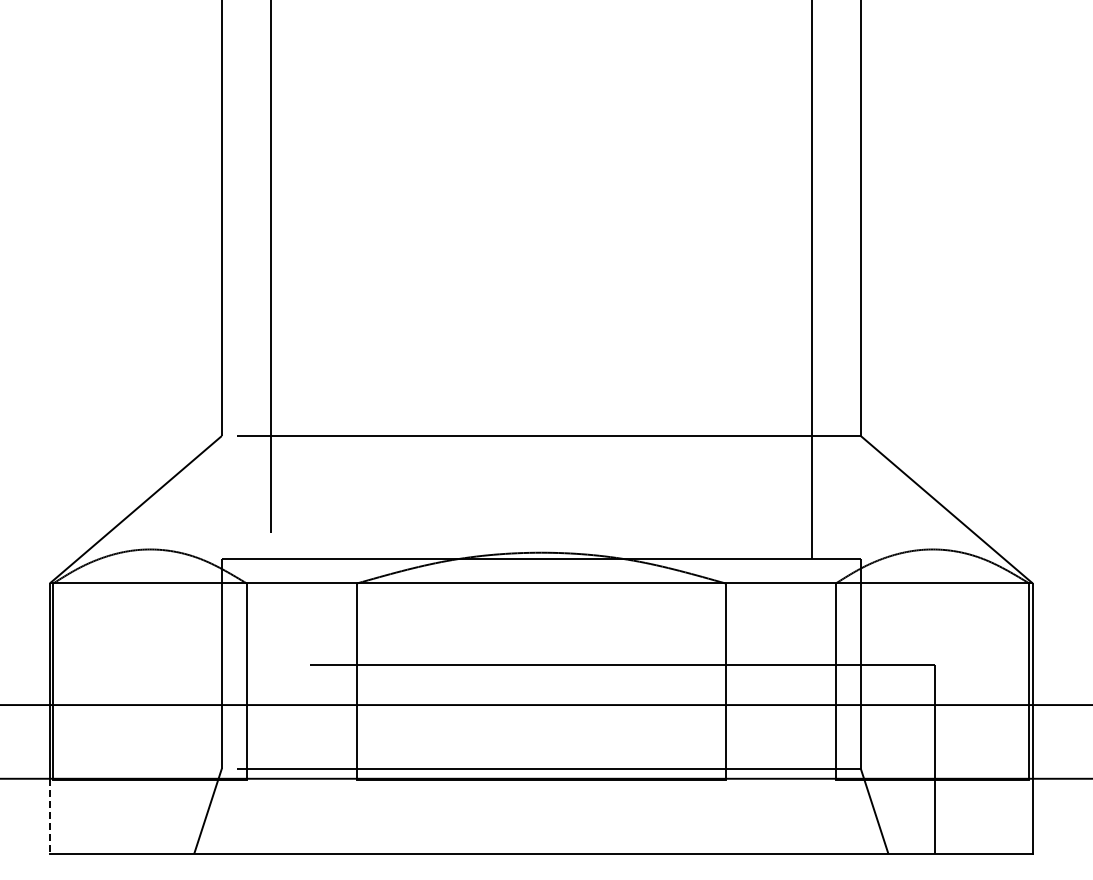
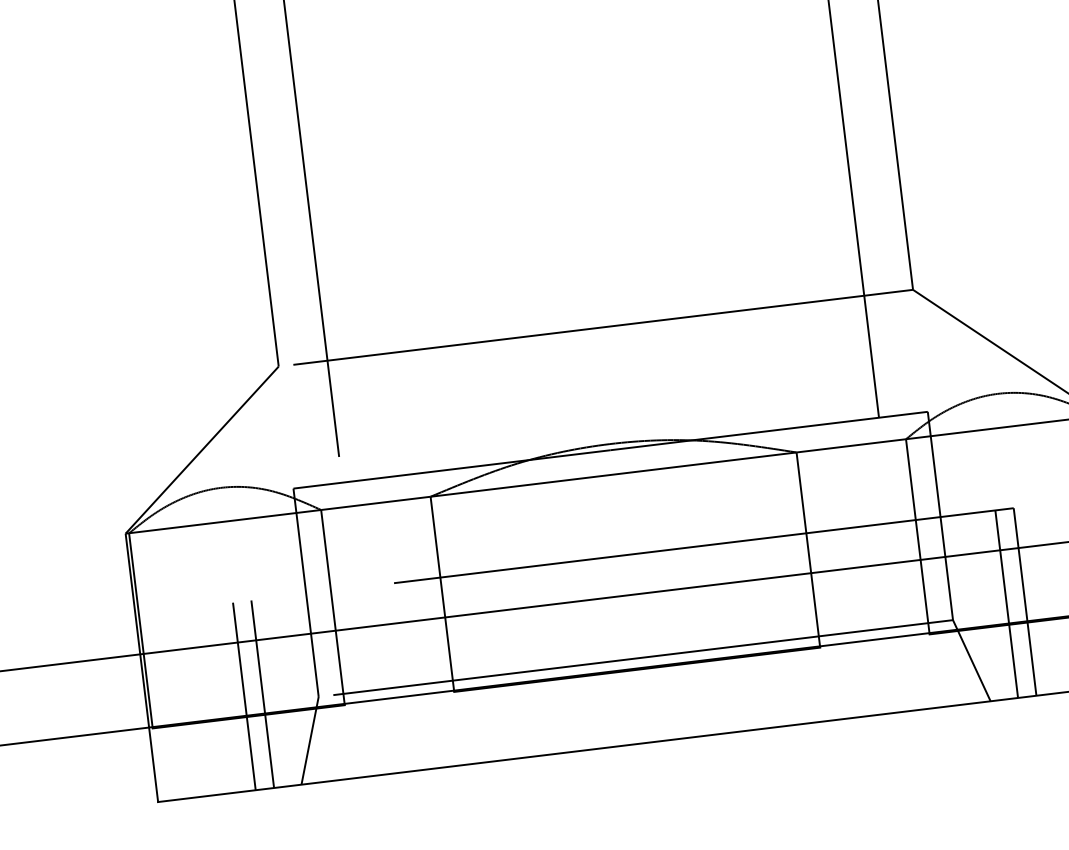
line: (148, 758) -> (244, 695), added
line: (166, 758) -> (262, 693), added
line: (916, 758) -> (1007, 603), added
line: (49, 816) -> (153, 765), dashed -> solid

